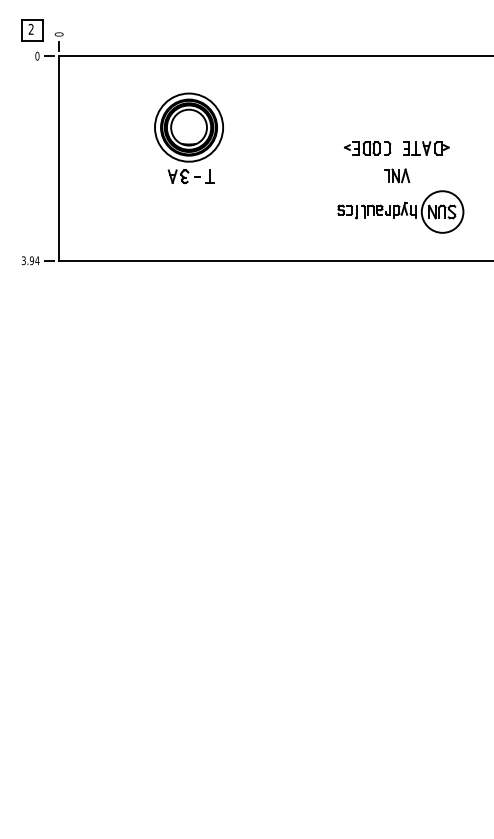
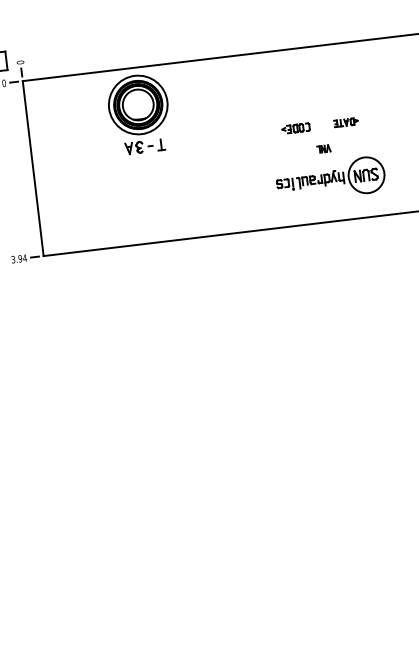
part: (188, 137) -> (138, 113), moved
part: (367, 148) -> (295, 128), size x0.7
part: (426, 148) -> (346, 122), size x0.6
part: (397, 175) -> (324, 148), size x0.6

